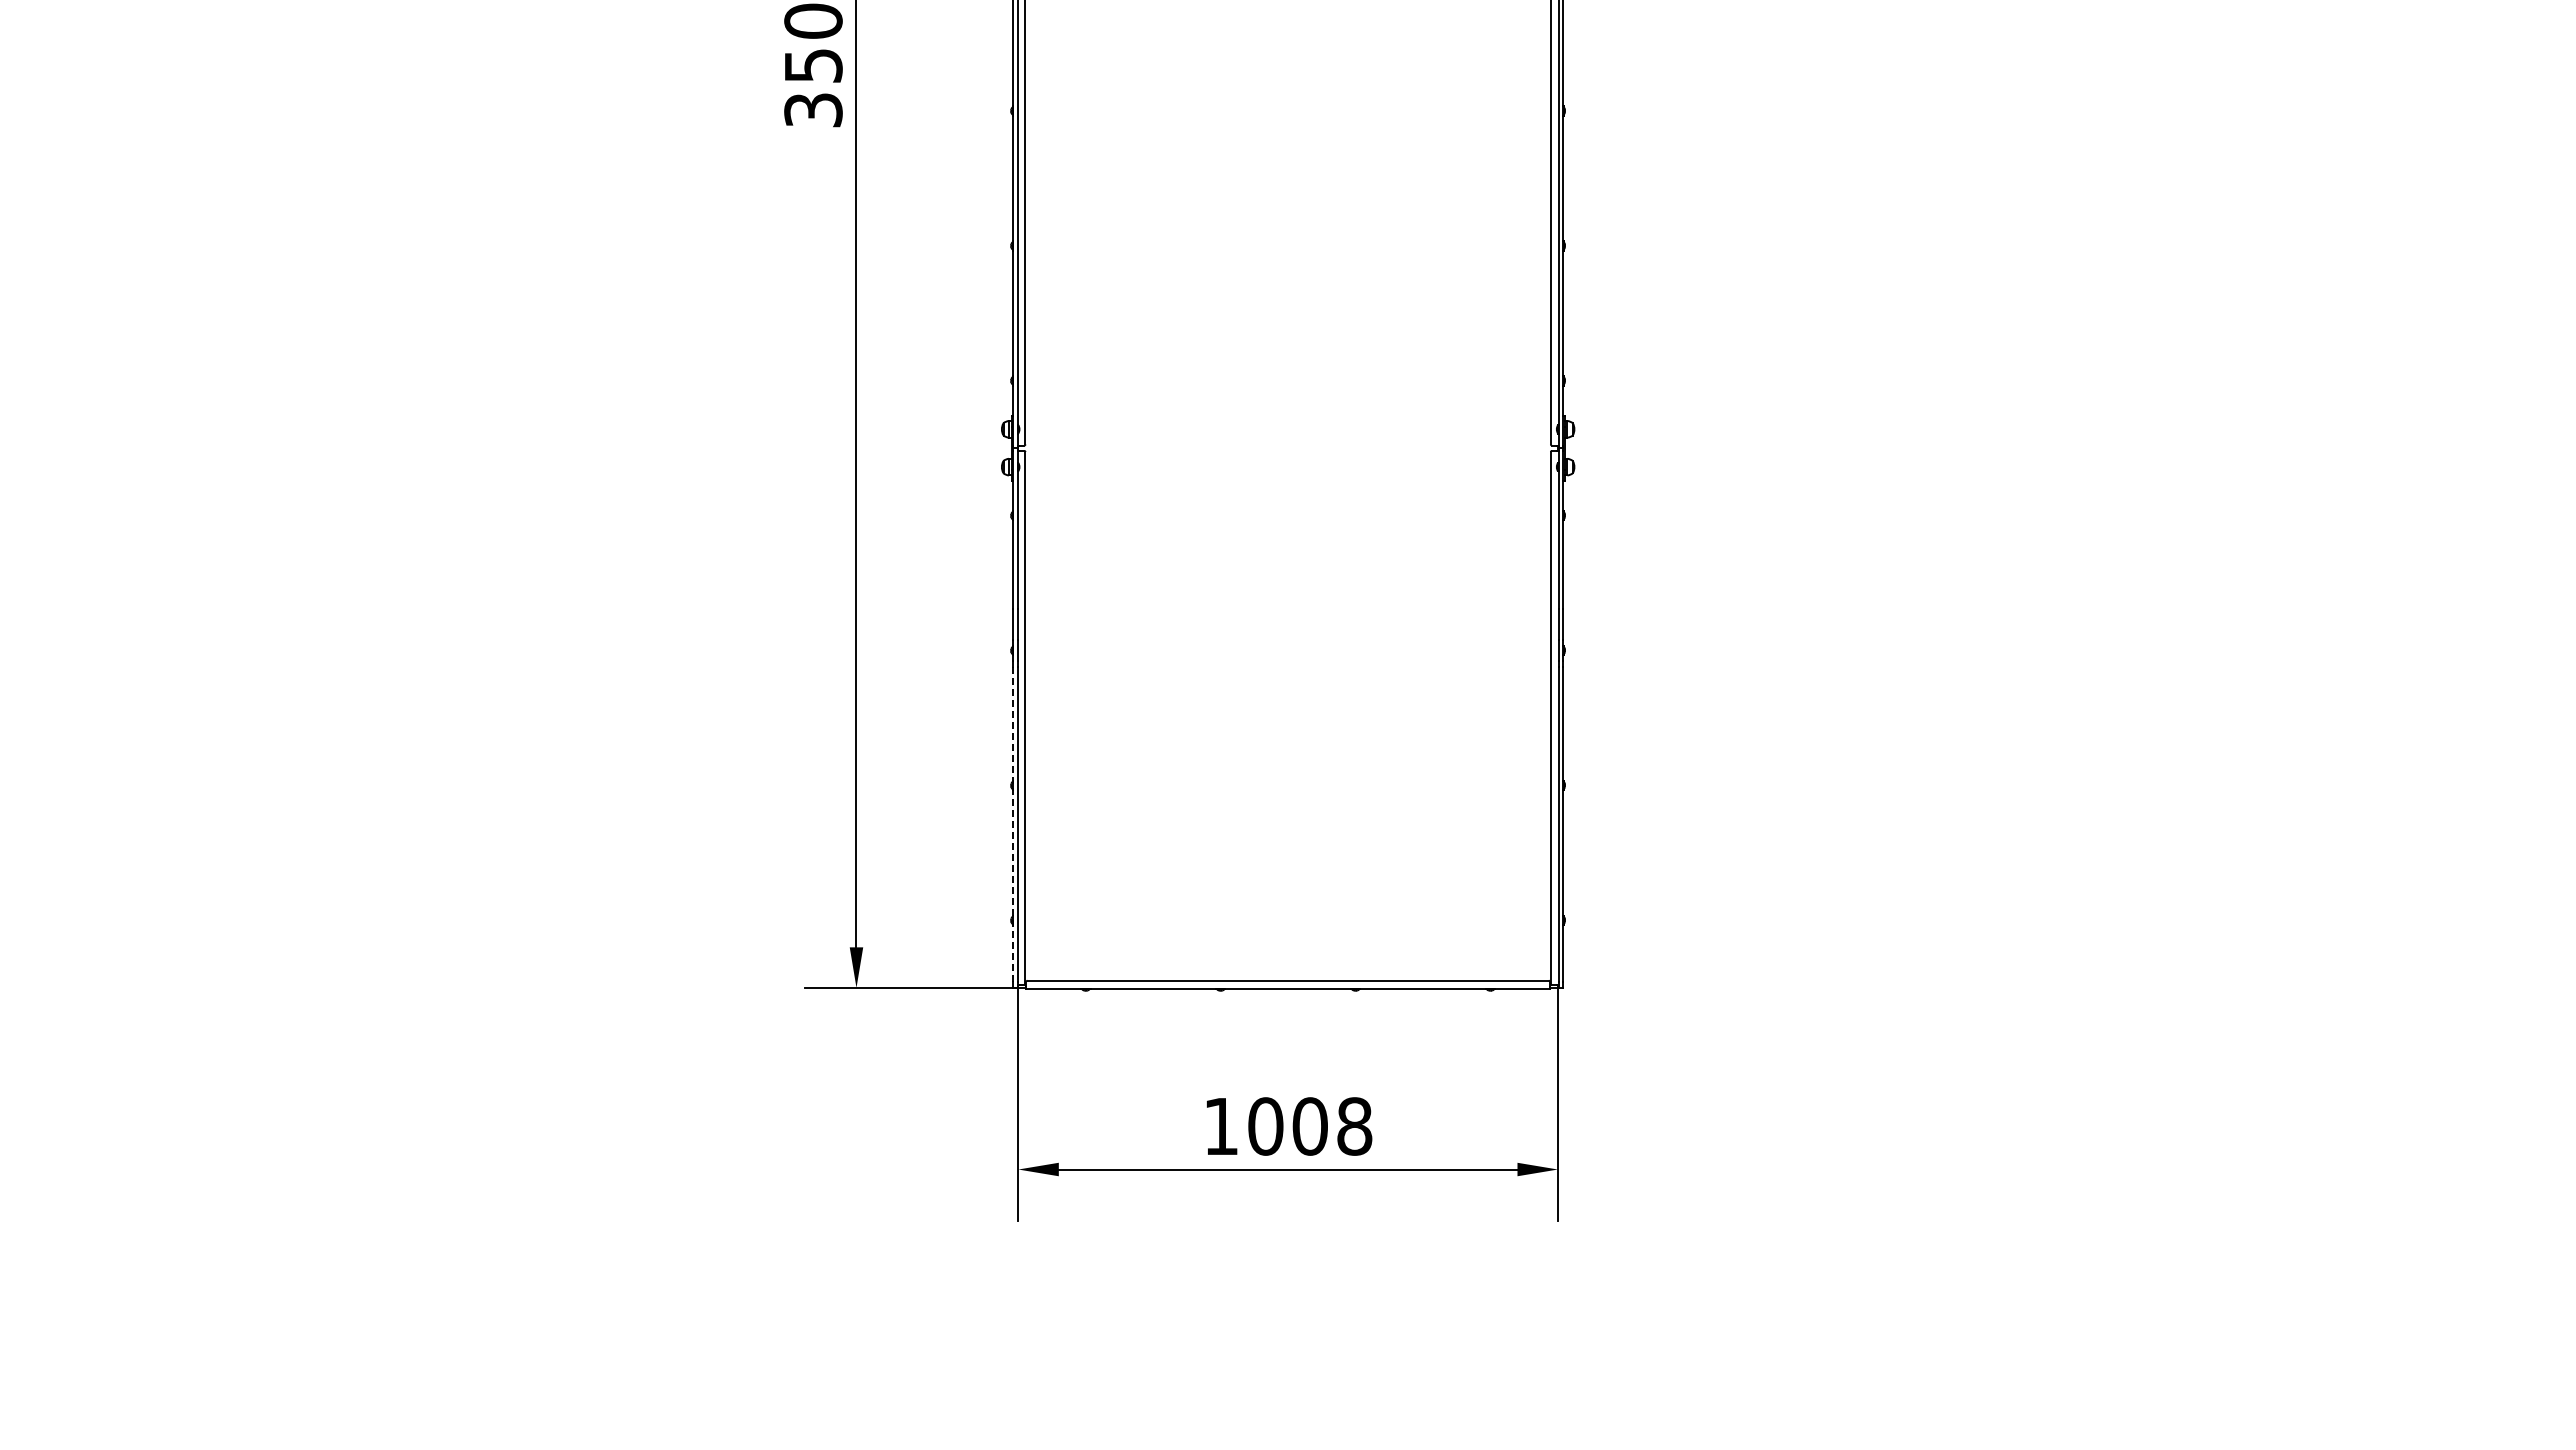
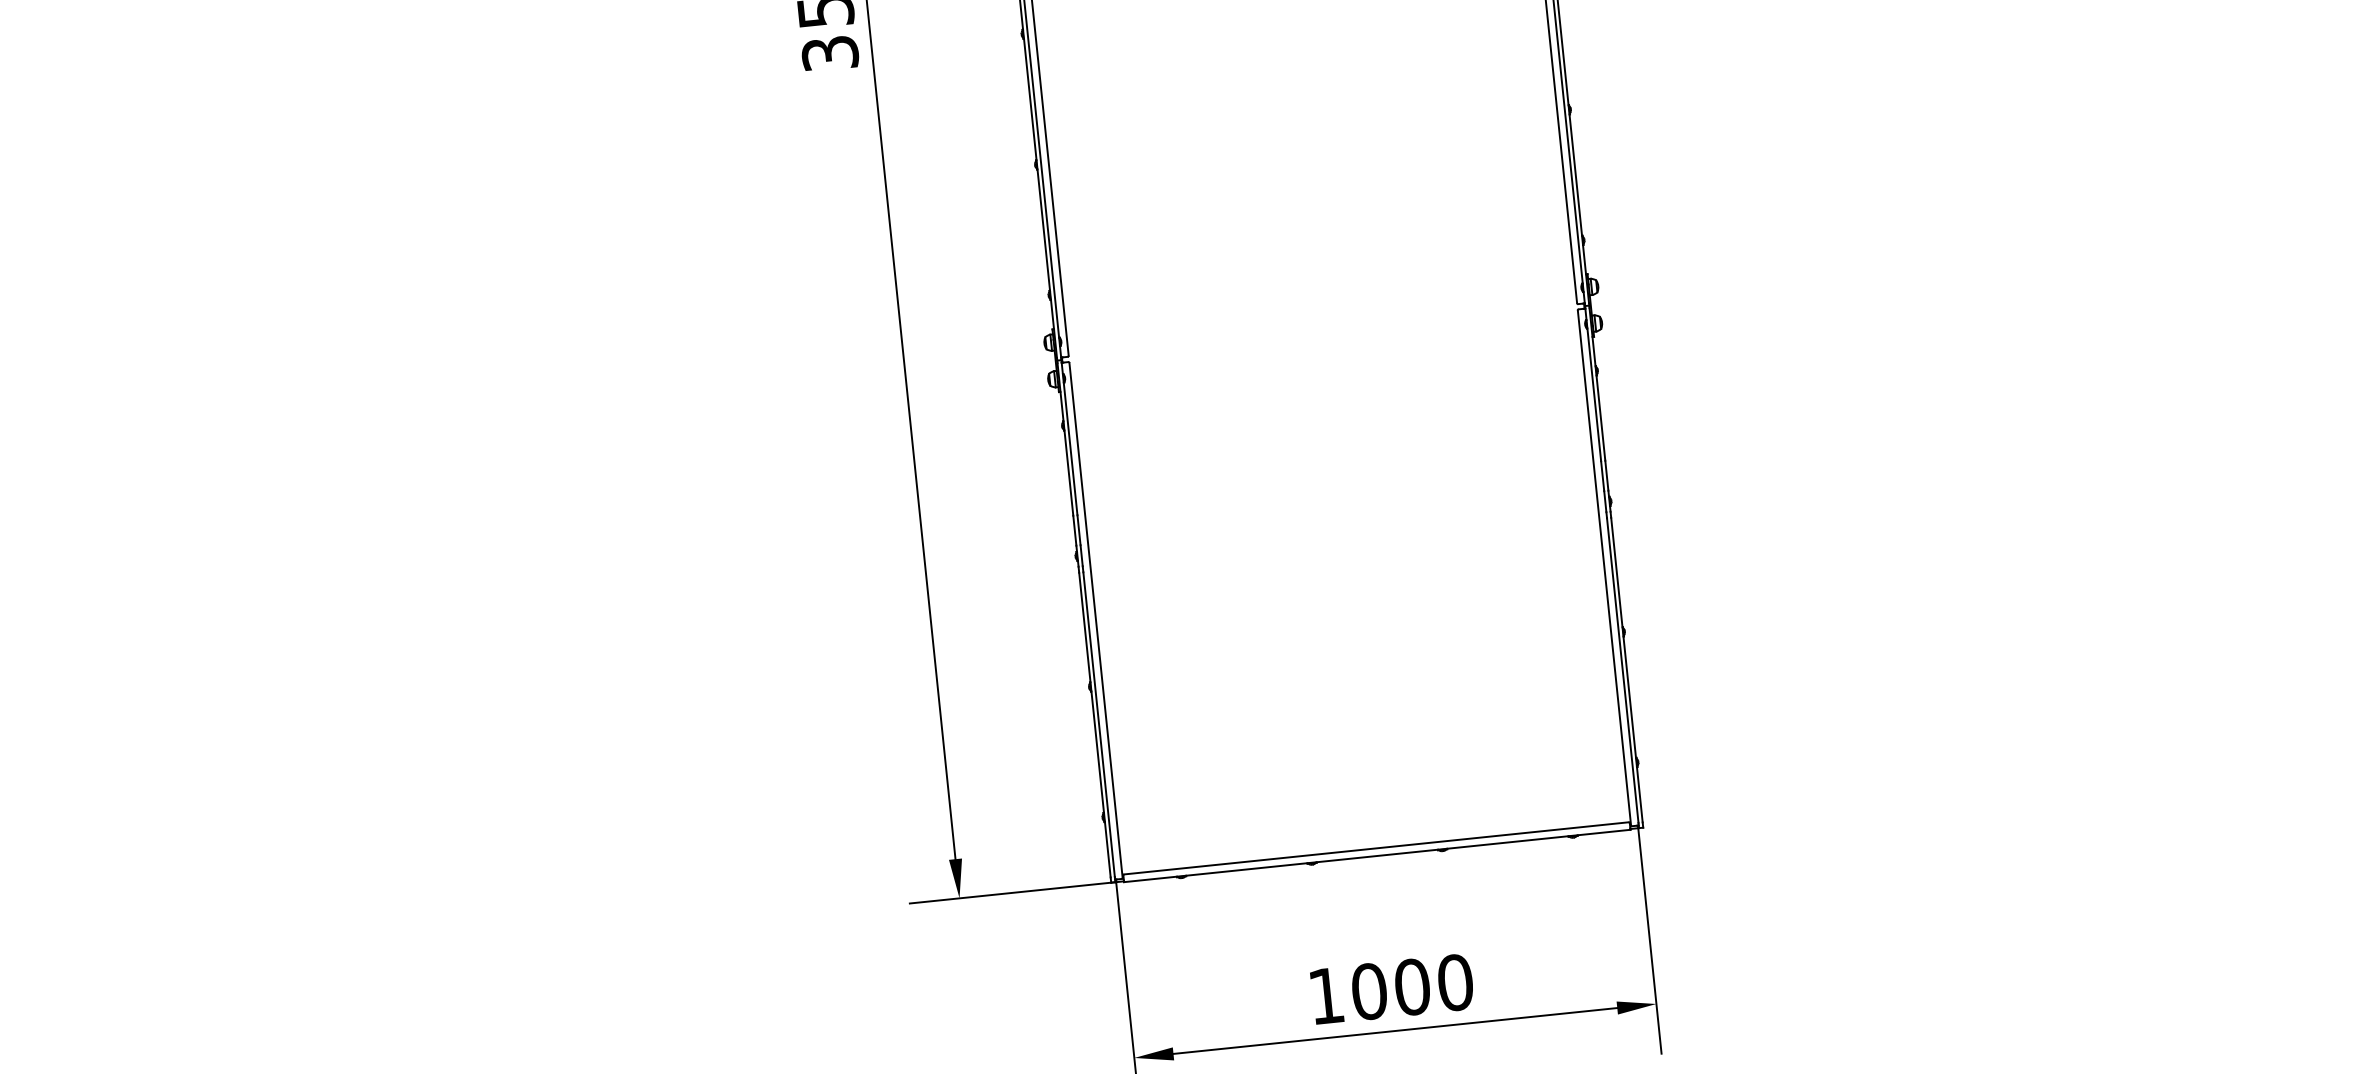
line: (1013, 825) -> (1095, 725), dashed -> solid
text: (1354, 1126) -> (1455, 982), 1008 -> 1000

